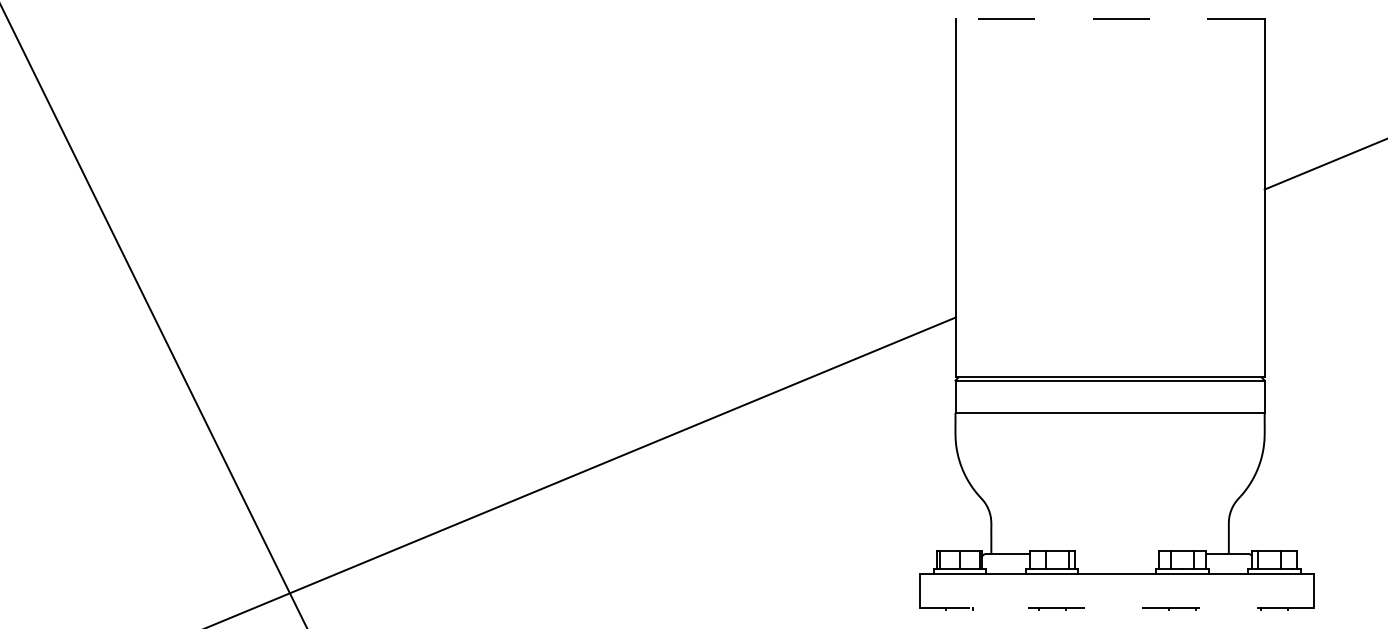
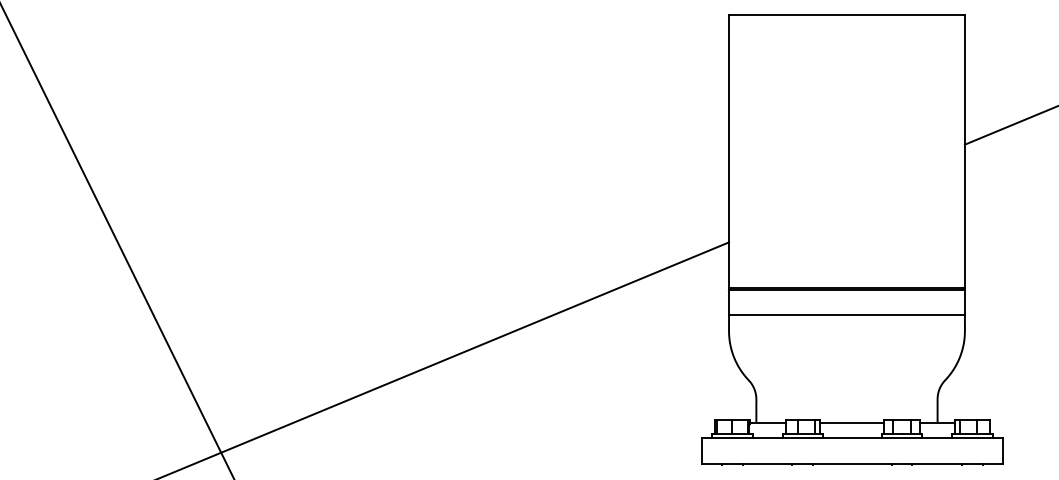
line: (1110, 18) -> (847, 14), dashed -> solid
line: (1116, 553) -> (851, 422), added
line: (1116, 607) -> (851, 463), dashed -> solid

